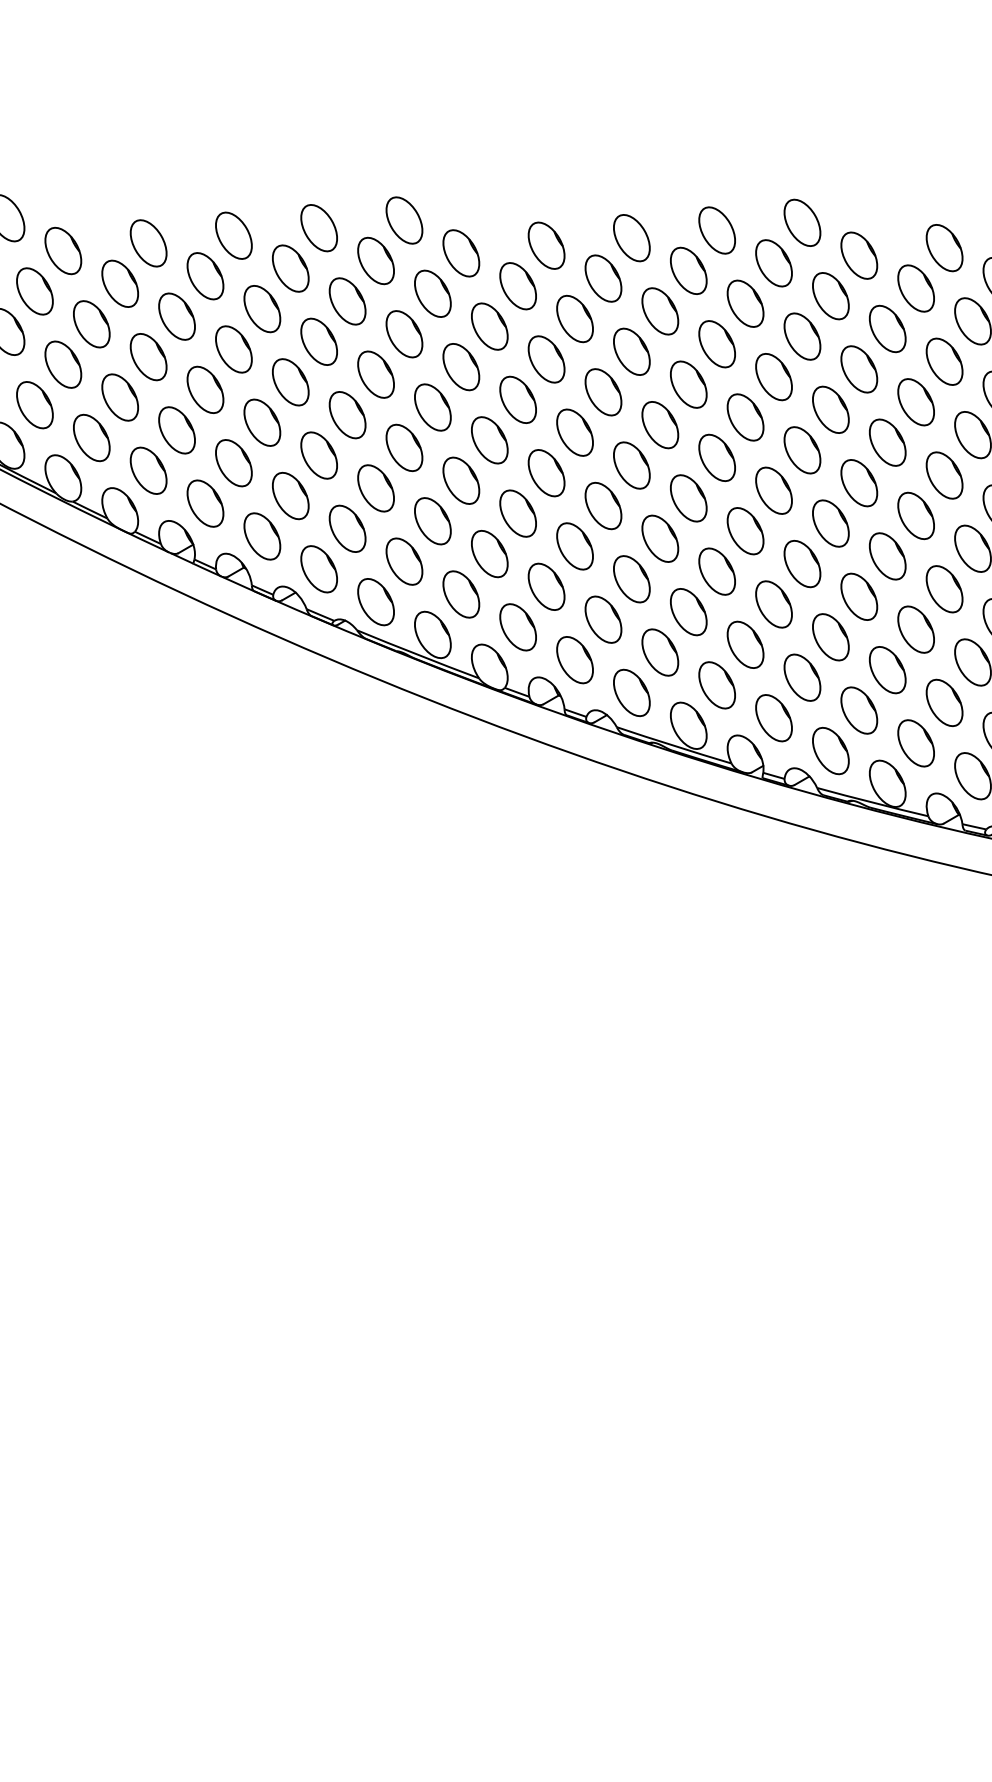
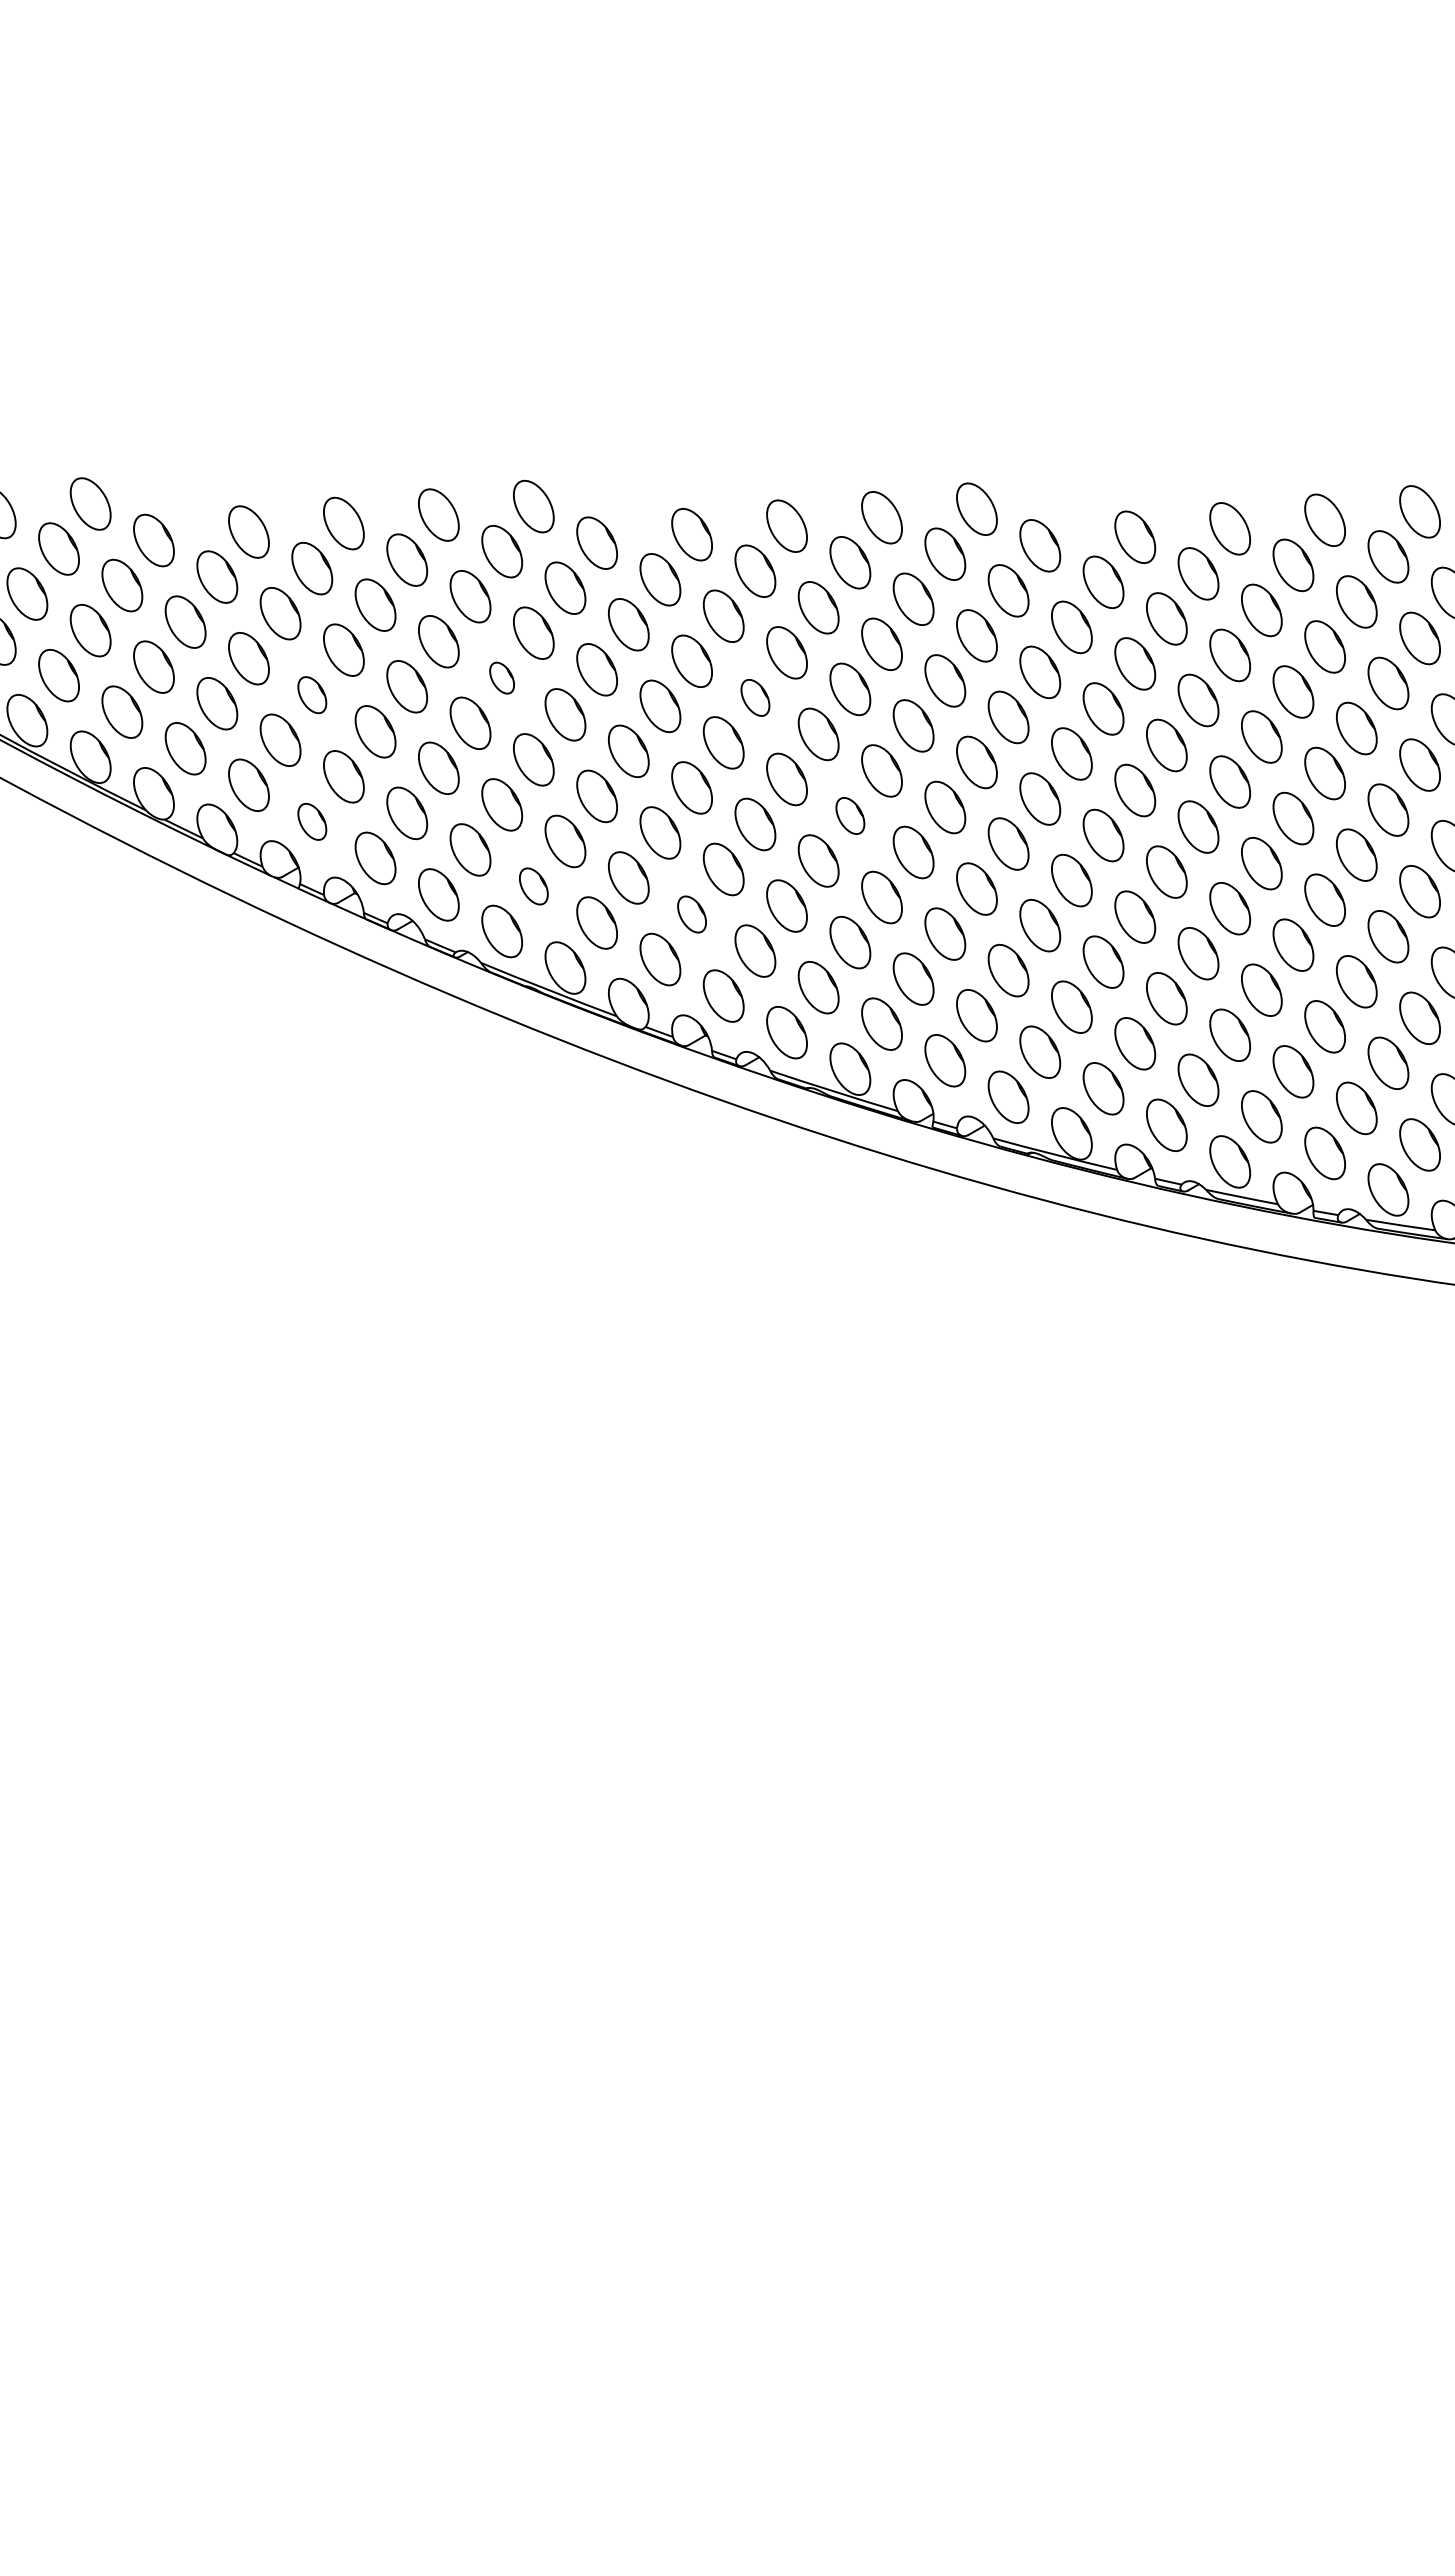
part: (375, 374) -> (501, 677), size x0.6
part: (205, 389) -> (312, 694), size x0.7
part: (603, 391) -> (755, 697), size x0.7
part: (688, 497) -> (850, 815), size x0.7
part: (205, 503) -> (312, 821), size x0.7
part: (404, 561) -> (533, 886), size x0.7
part: (546, 586) -> (691, 914), size x0.7

